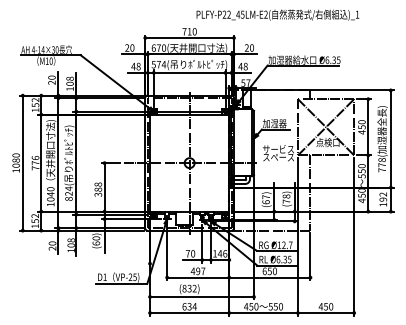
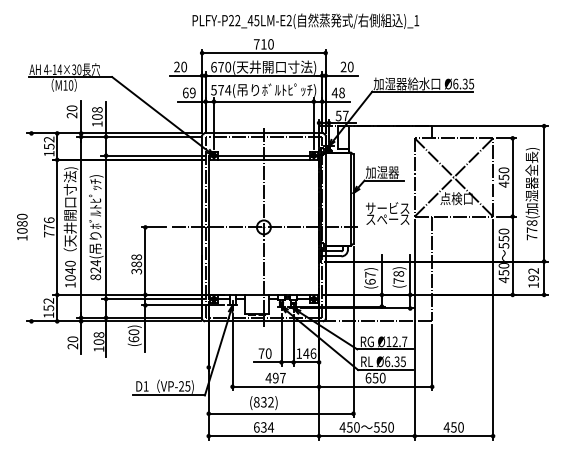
text: (277, 14) -> (305, 20), moved
text: (135, 66) -> (188, 92), 48 -> 69
line: (22, 163) -> (31, 227), removed

